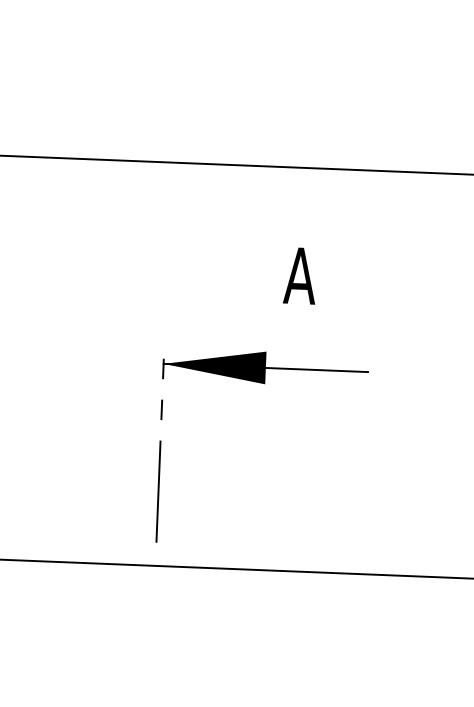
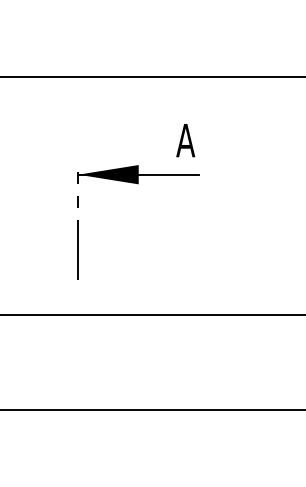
part: (264, 384) -> (138, 184), moved

